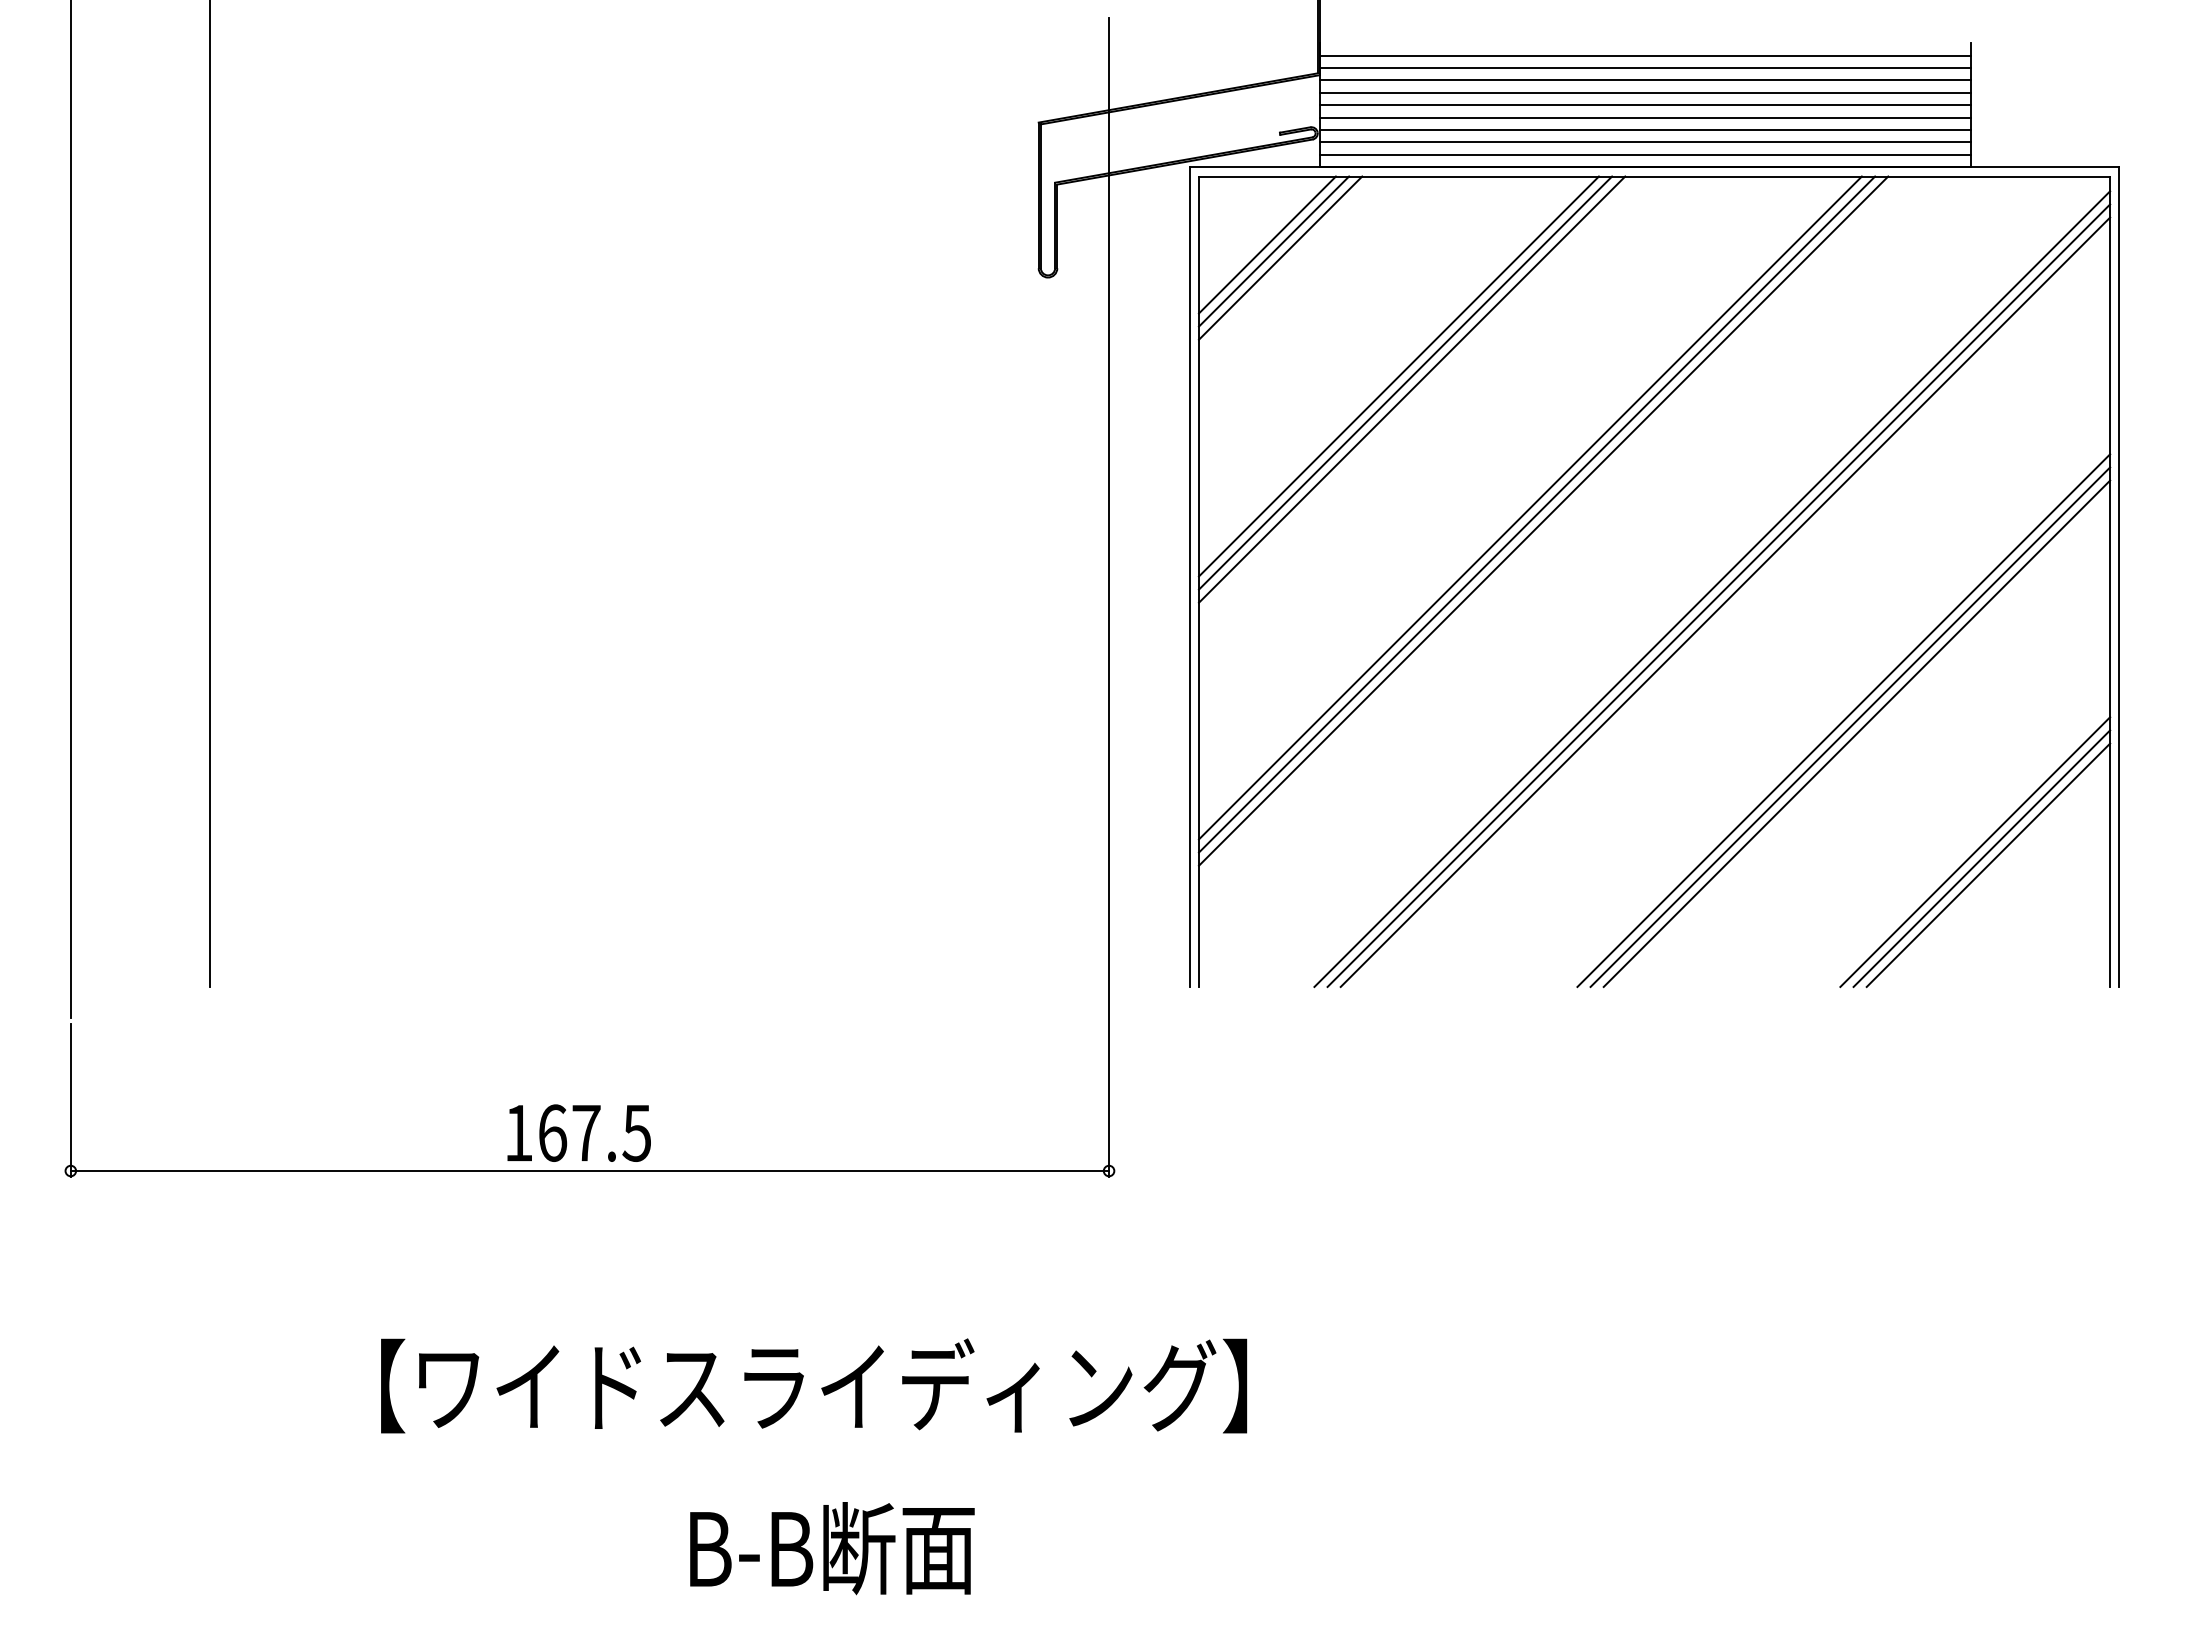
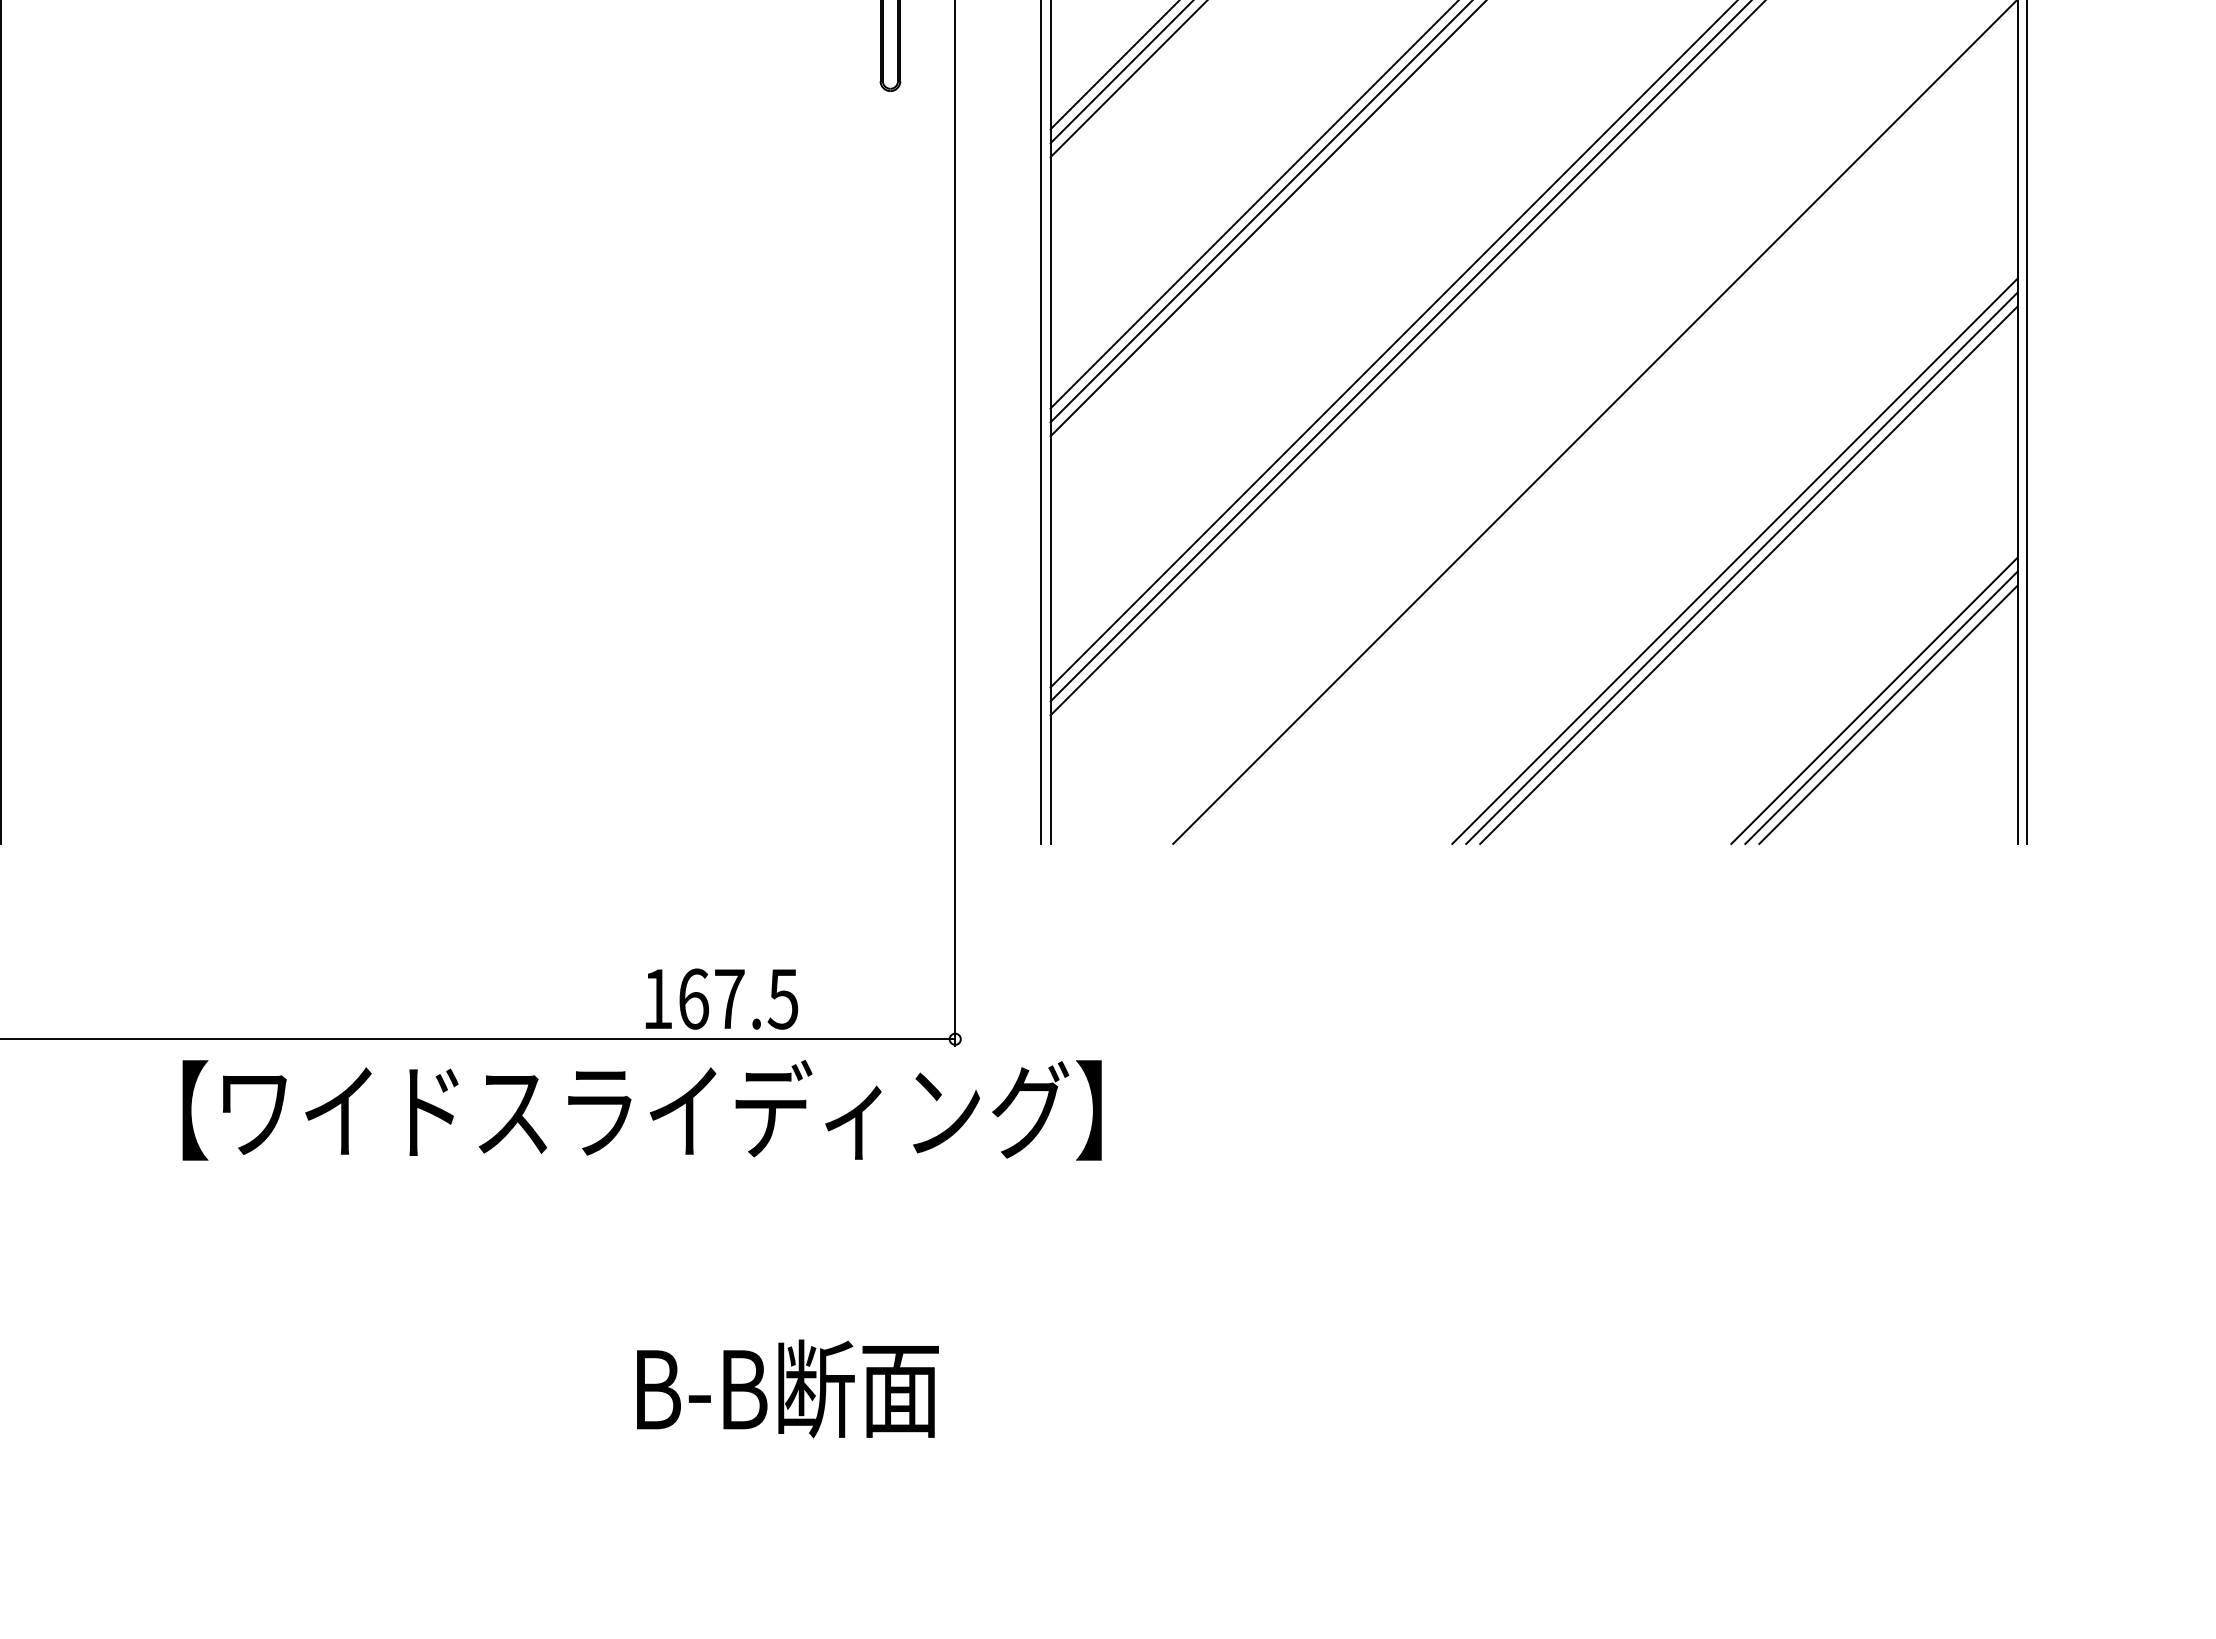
line: (1718, 595) -> (1601, 428), removed
line: (1725, 601) -> (1609, 434), removed
text: (578, 1132) -> (721, 998), moved
text: (814, 1385) -> (642, 1109), moved
text: (832, 1548) -> (788, 1388), moved

